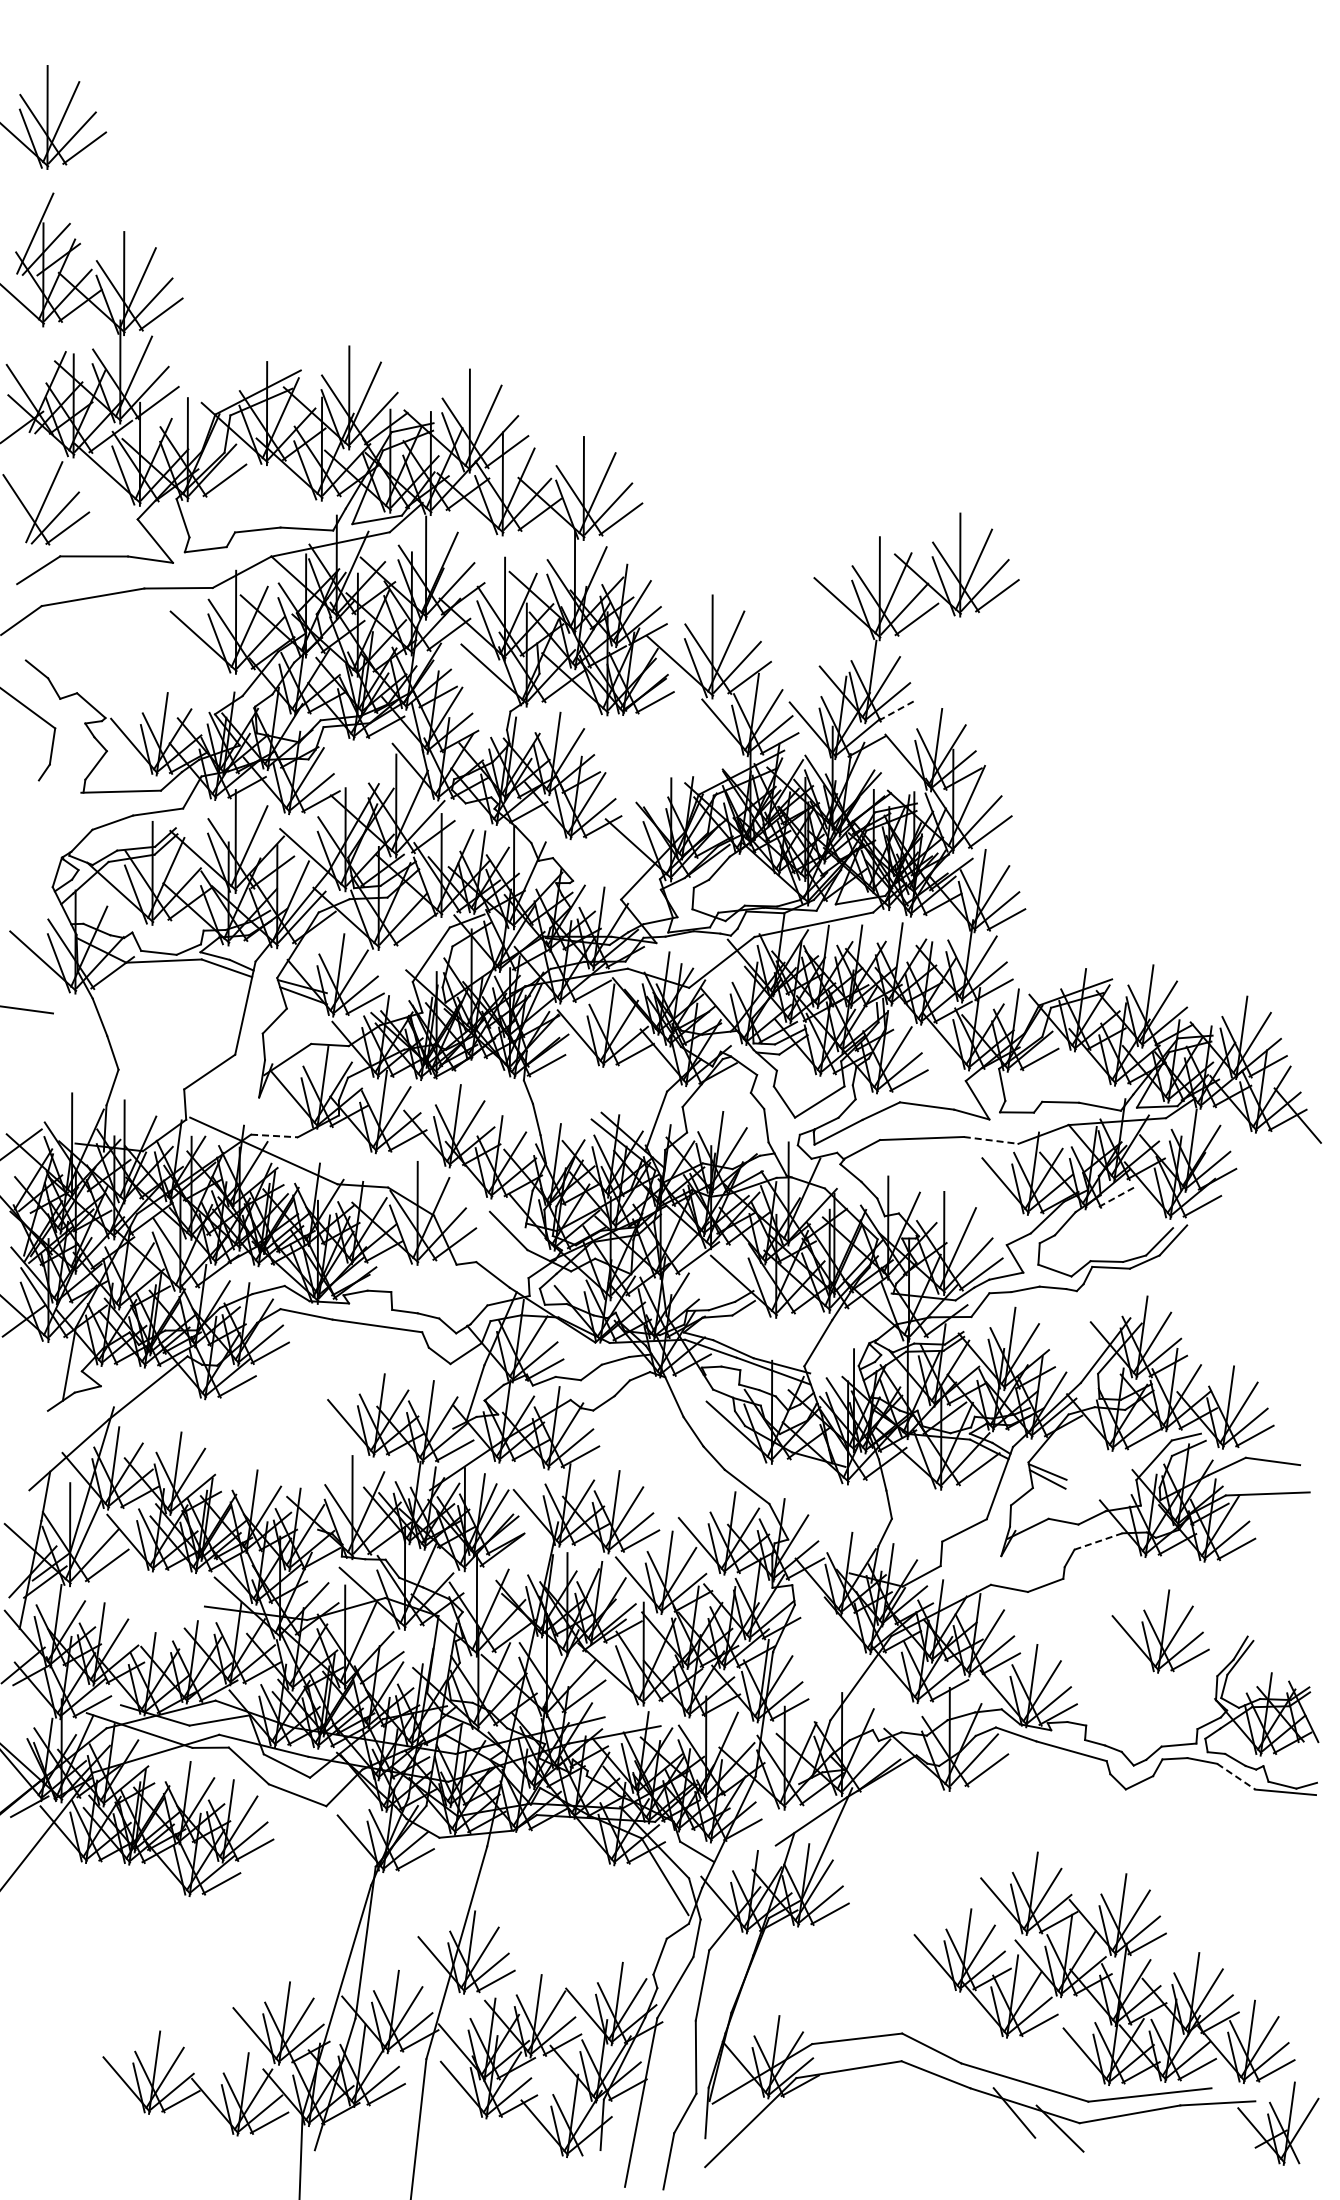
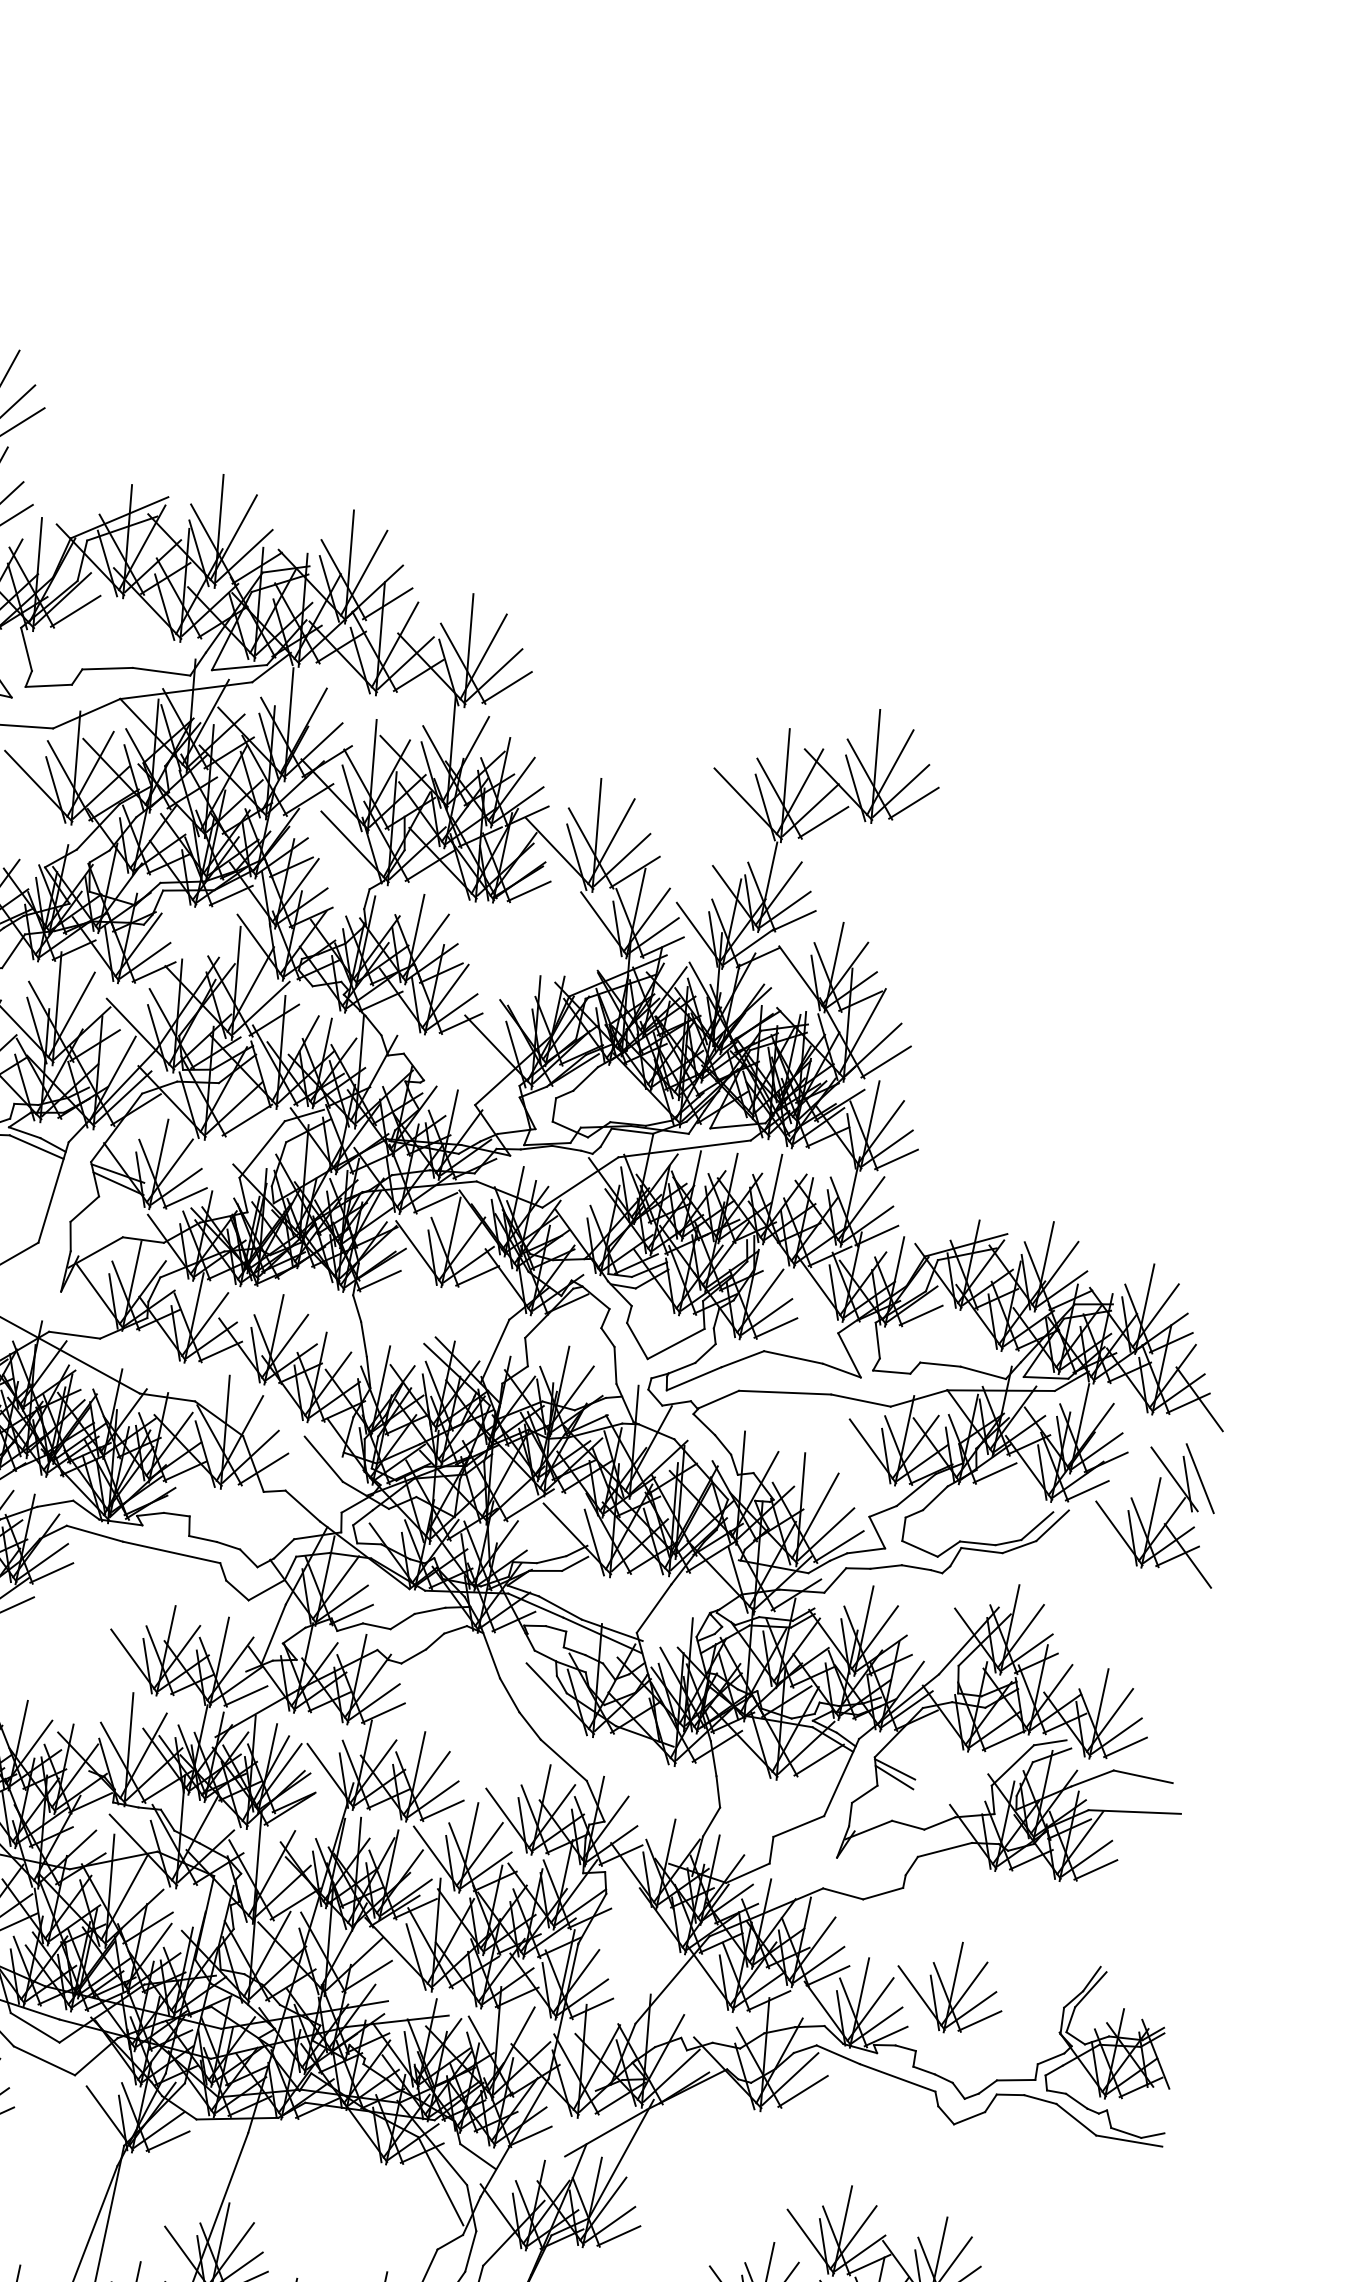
line: (897, 710) -> (794, 920), dashed -> solid
line: (274, 1136) -> (74, 1335), dashed -> solid
line: (991, 1140) -> (861, 1400), dashed -> solid
line: (1118, 1196) -> (996, 1472), dashed -> solid
part: (1266, 1221) -> (1156, 1512), added
line: (1098, 1541) -> (944, 1849), dashed -> solid
part: (1160, 1631) -> (949, 1987), moved
line: (1236, 1776) -> (1076, 2119), dashed -> solid

